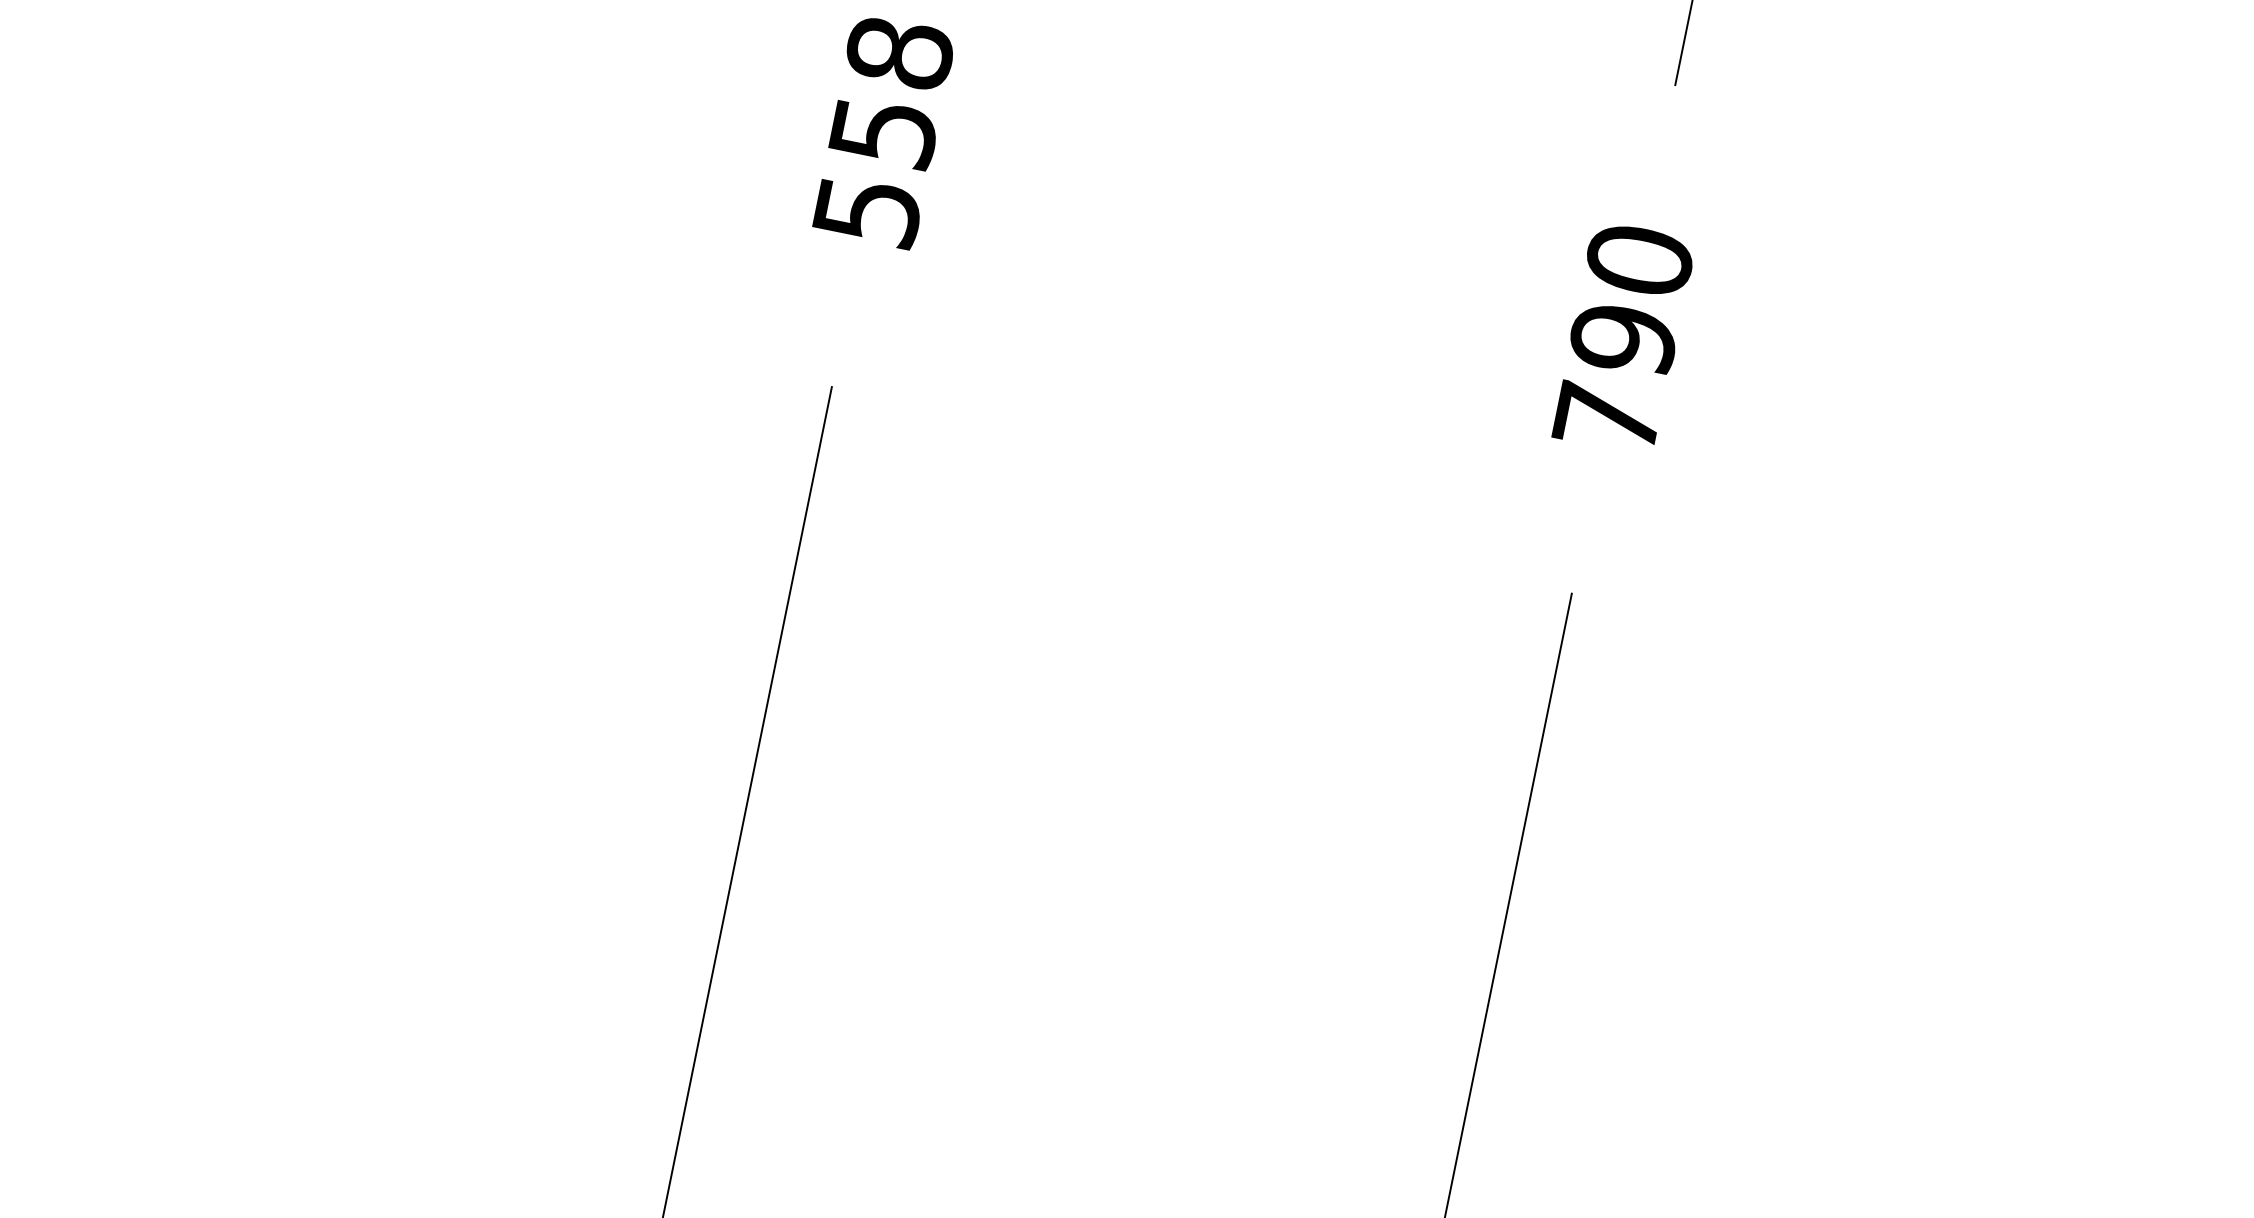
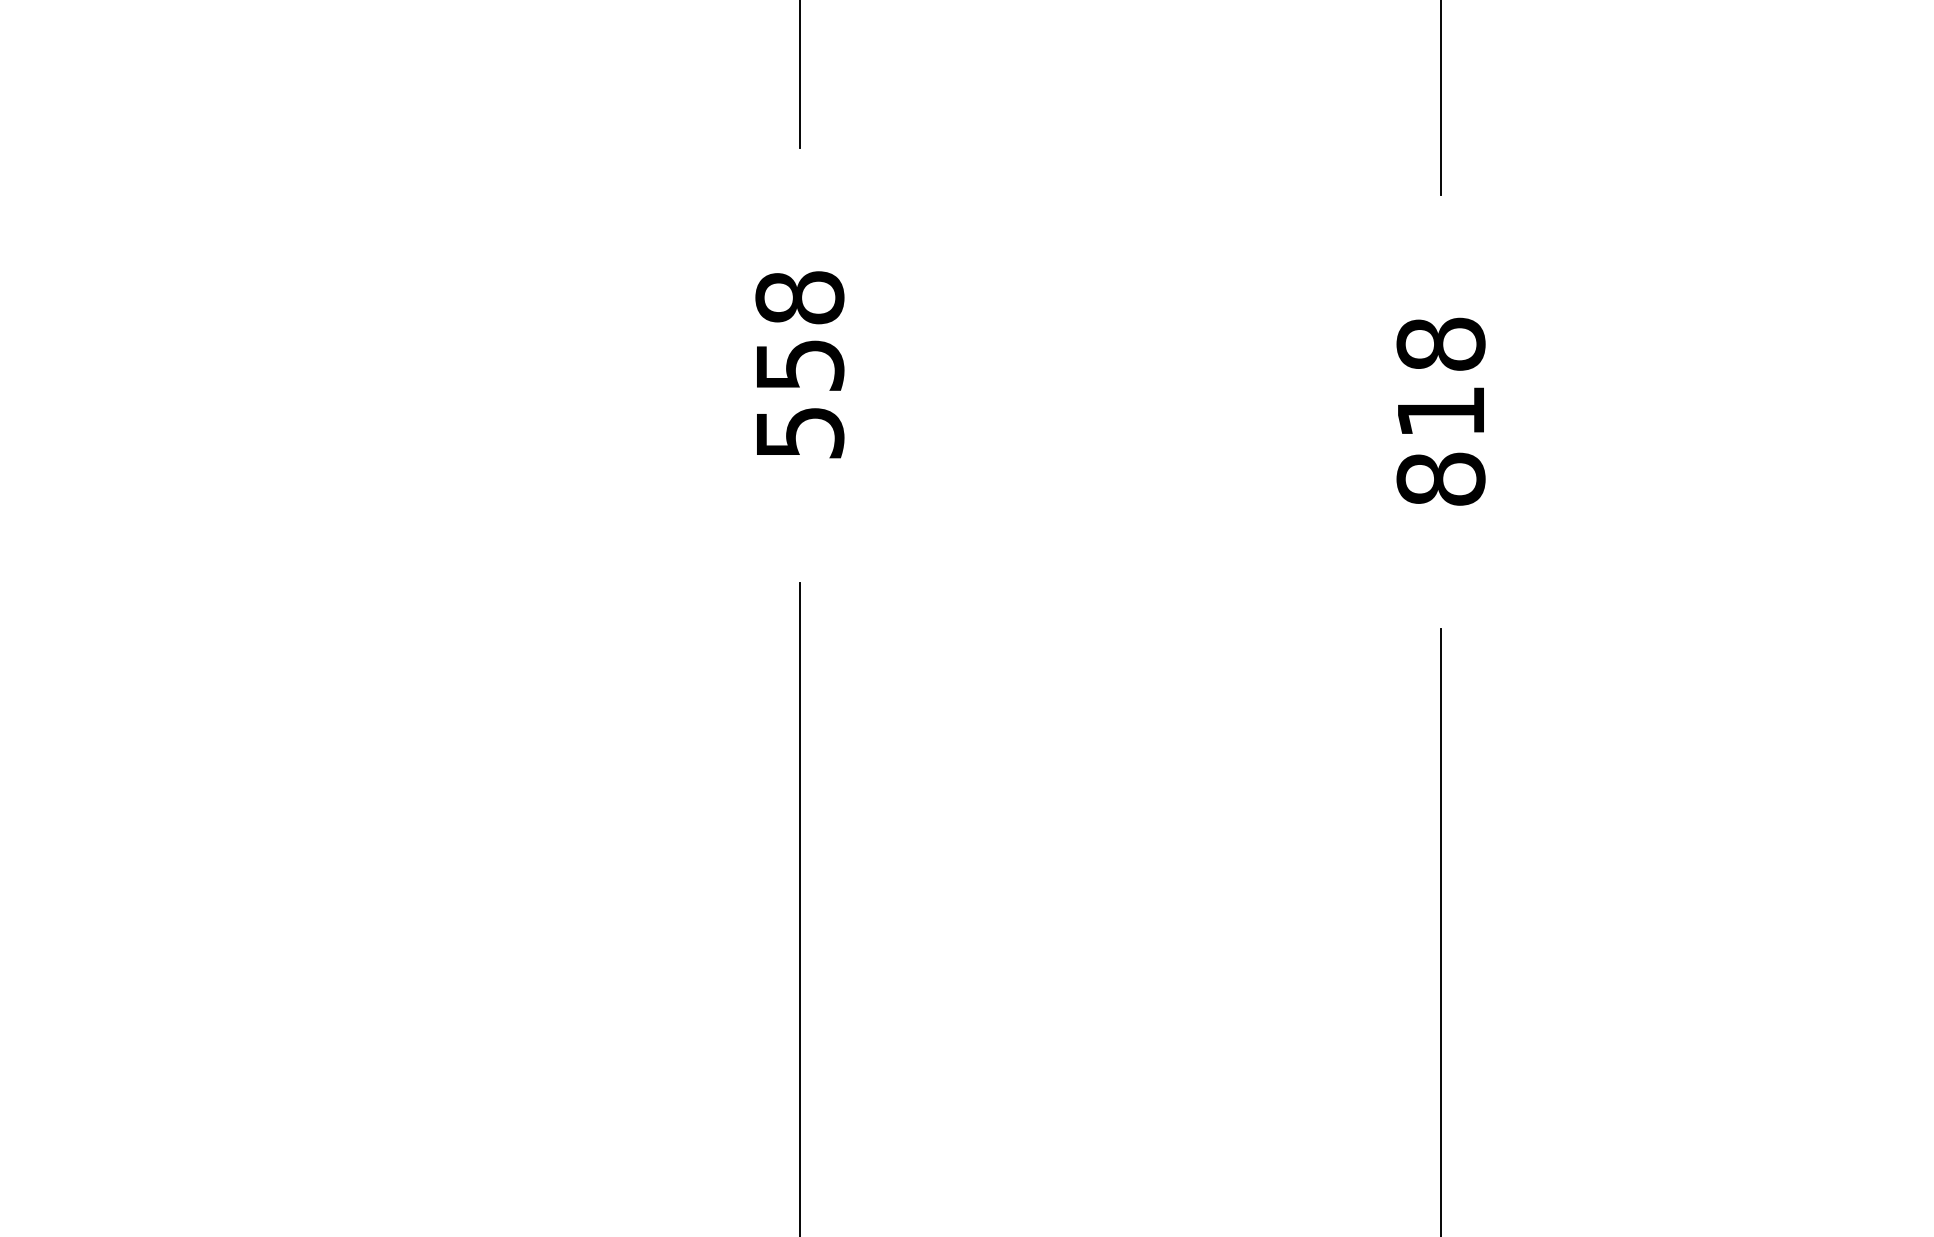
text: (1623, 338) -> (1440, 411), 790 -> 818

